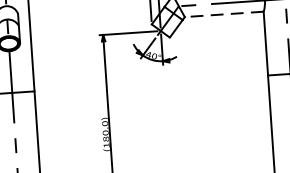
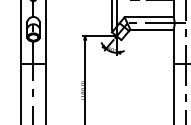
line: (223, 14) -> (151, 29), dashed -> solid

